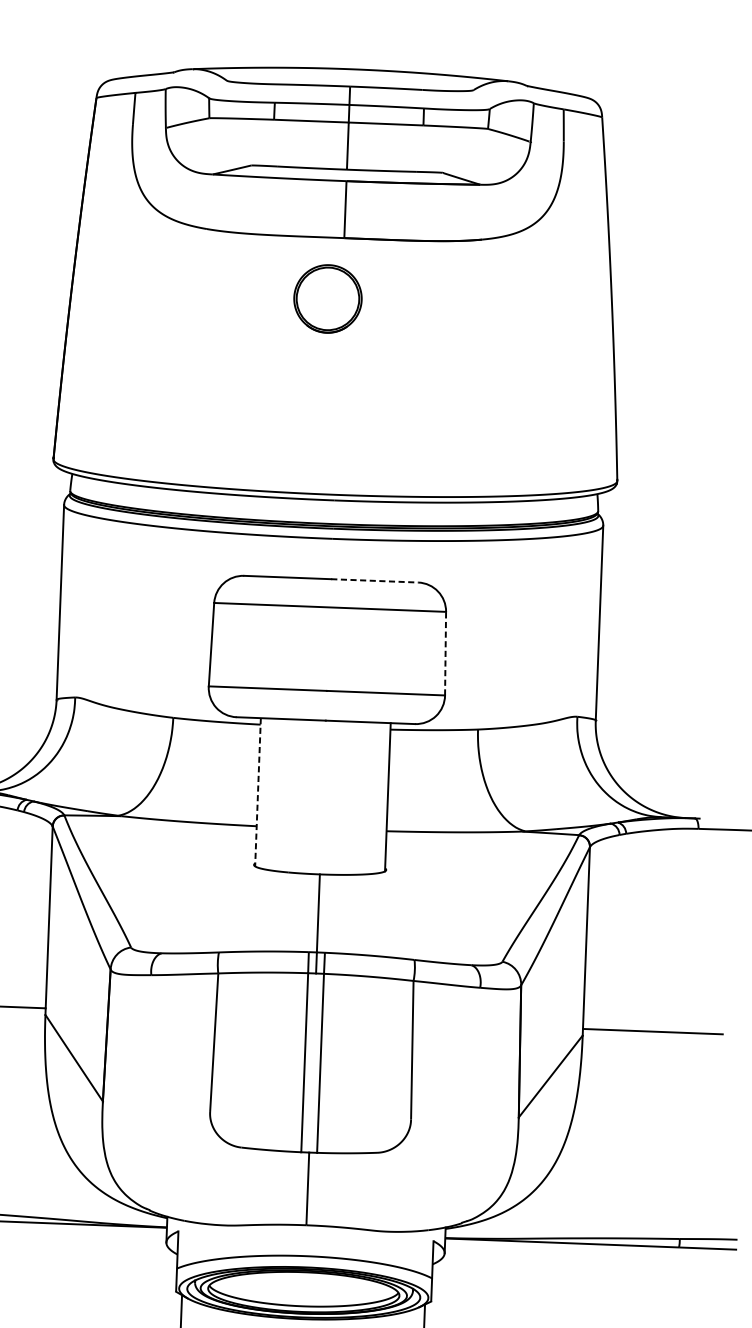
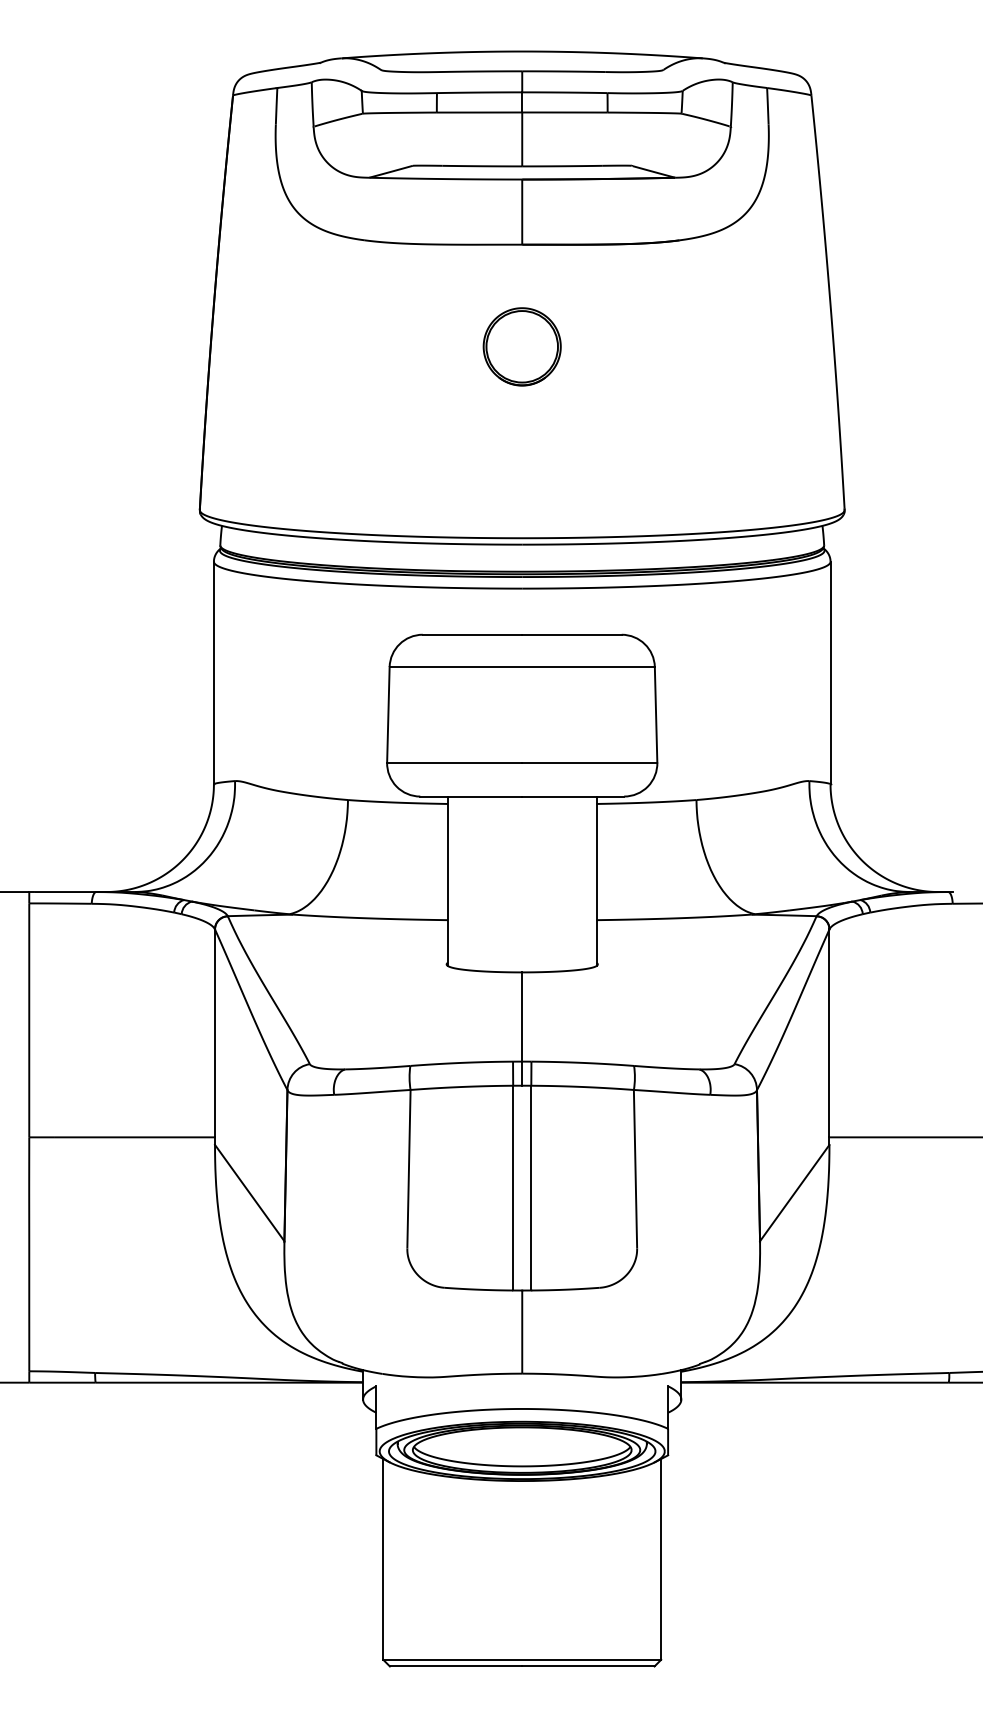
part: (327, 298) -> (521, 346), moved
line: (374, 580) -> (571, 634), dashed -> solid
line: (445, 653) -> (656, 714), dashed -> solid
line: (257, 792) -> (447, 881), dashed -> solid

